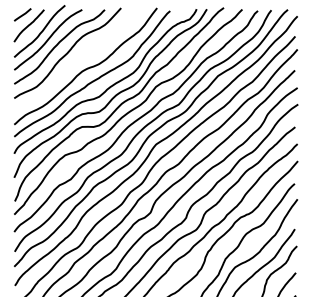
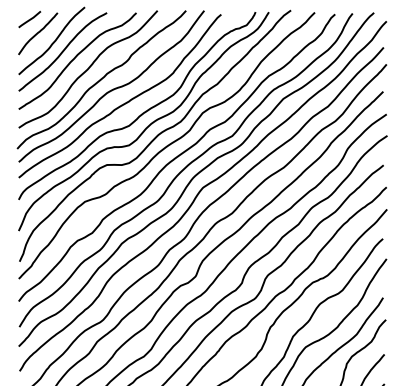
curve: (77, 61) -> (101, 79), added

